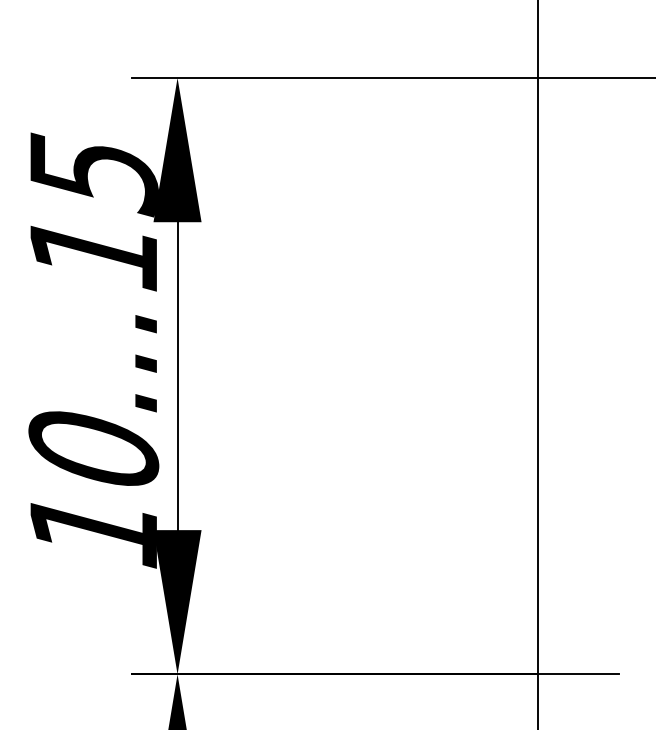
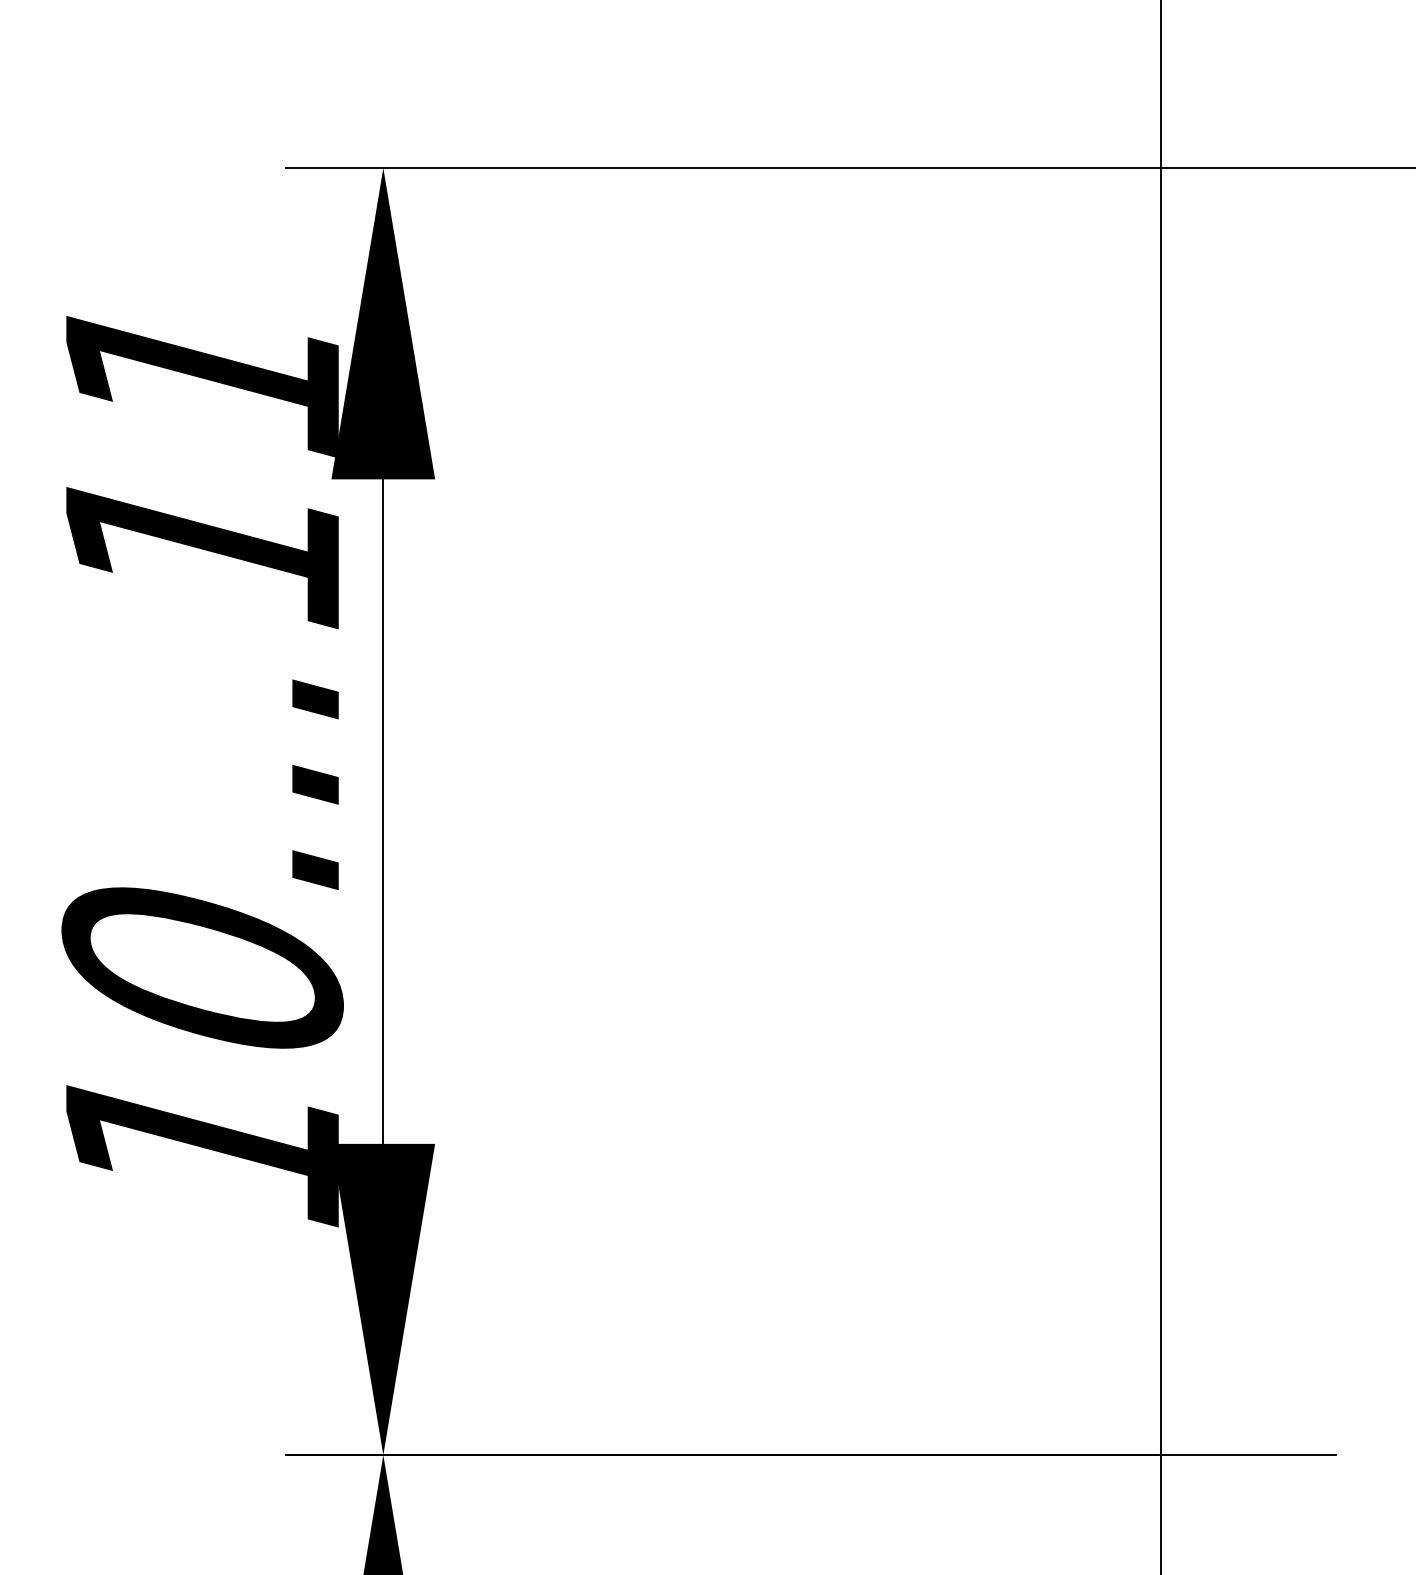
text: (94, 174) -> (204, 376), 10...15 -> 10...11

